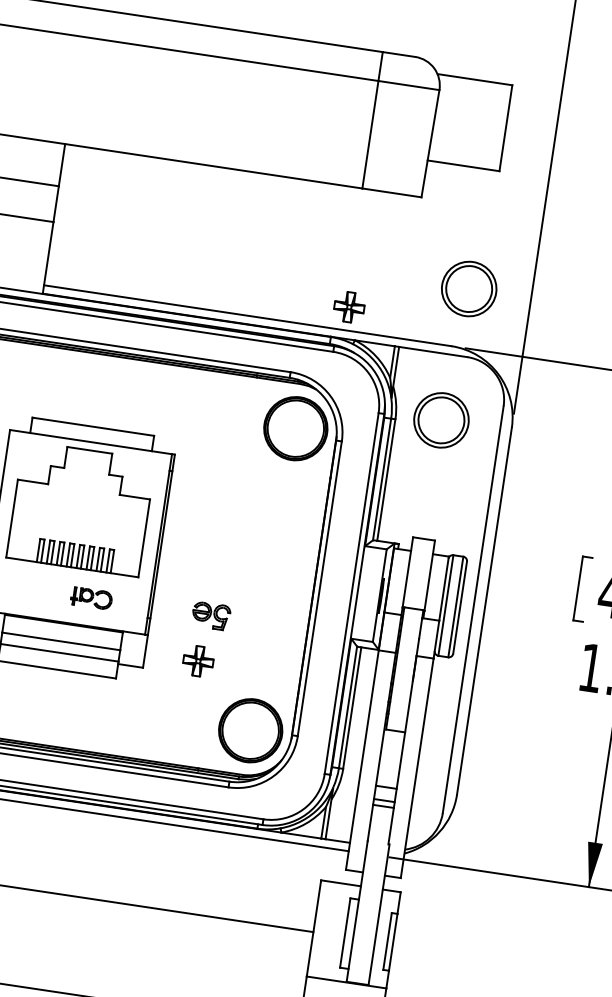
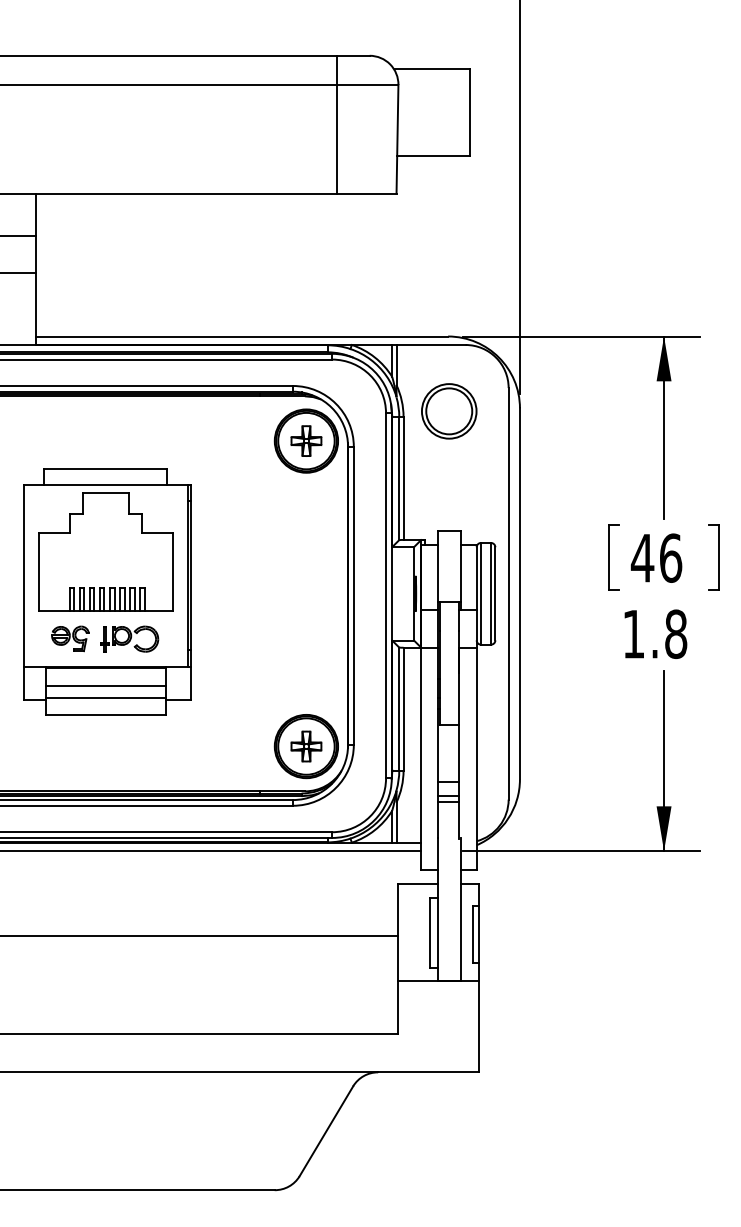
part: (469, 289) -> (457, 277), removed
part: (349, 306) -> (306, 440), moved
part: (91, 597) -> (129, 638), size x1.43
part: (211, 615) -> (70, 638), moved
part: (198, 661) -> (306, 746), moved

